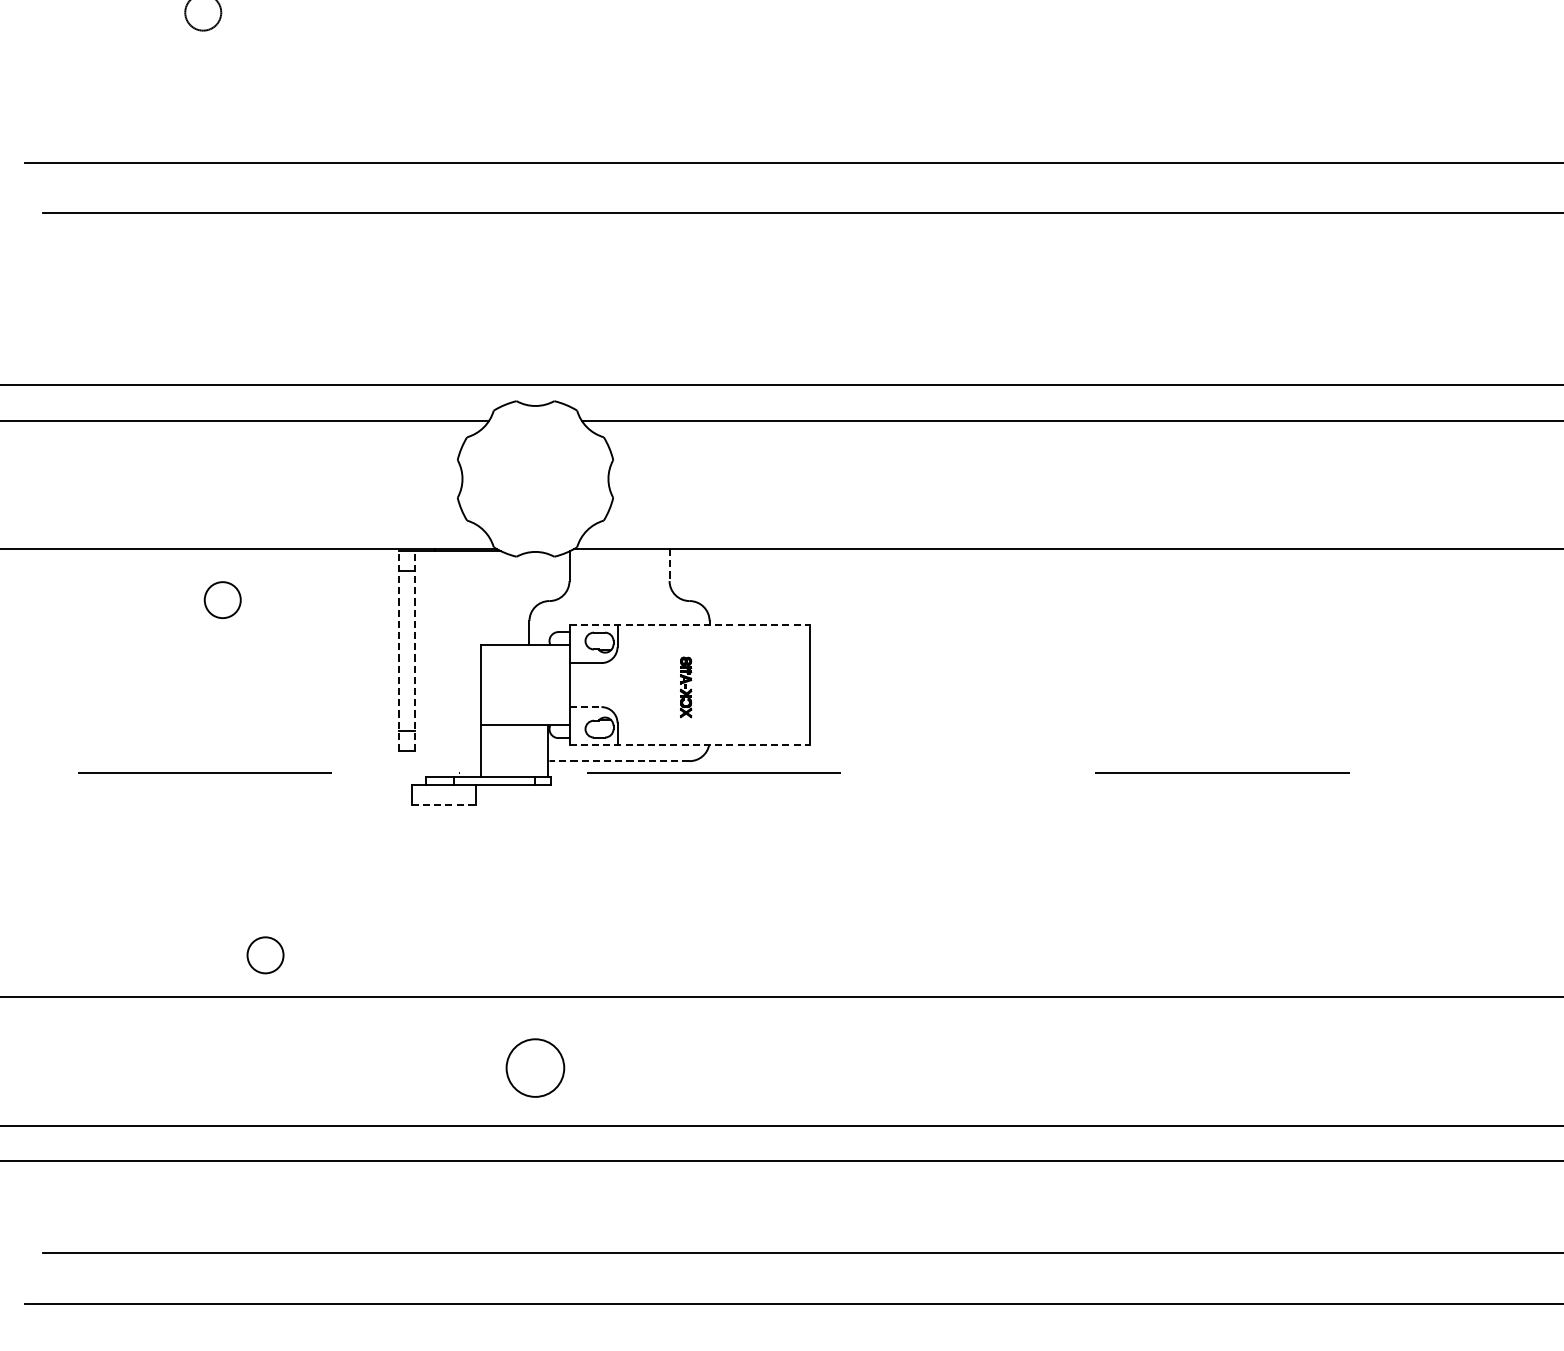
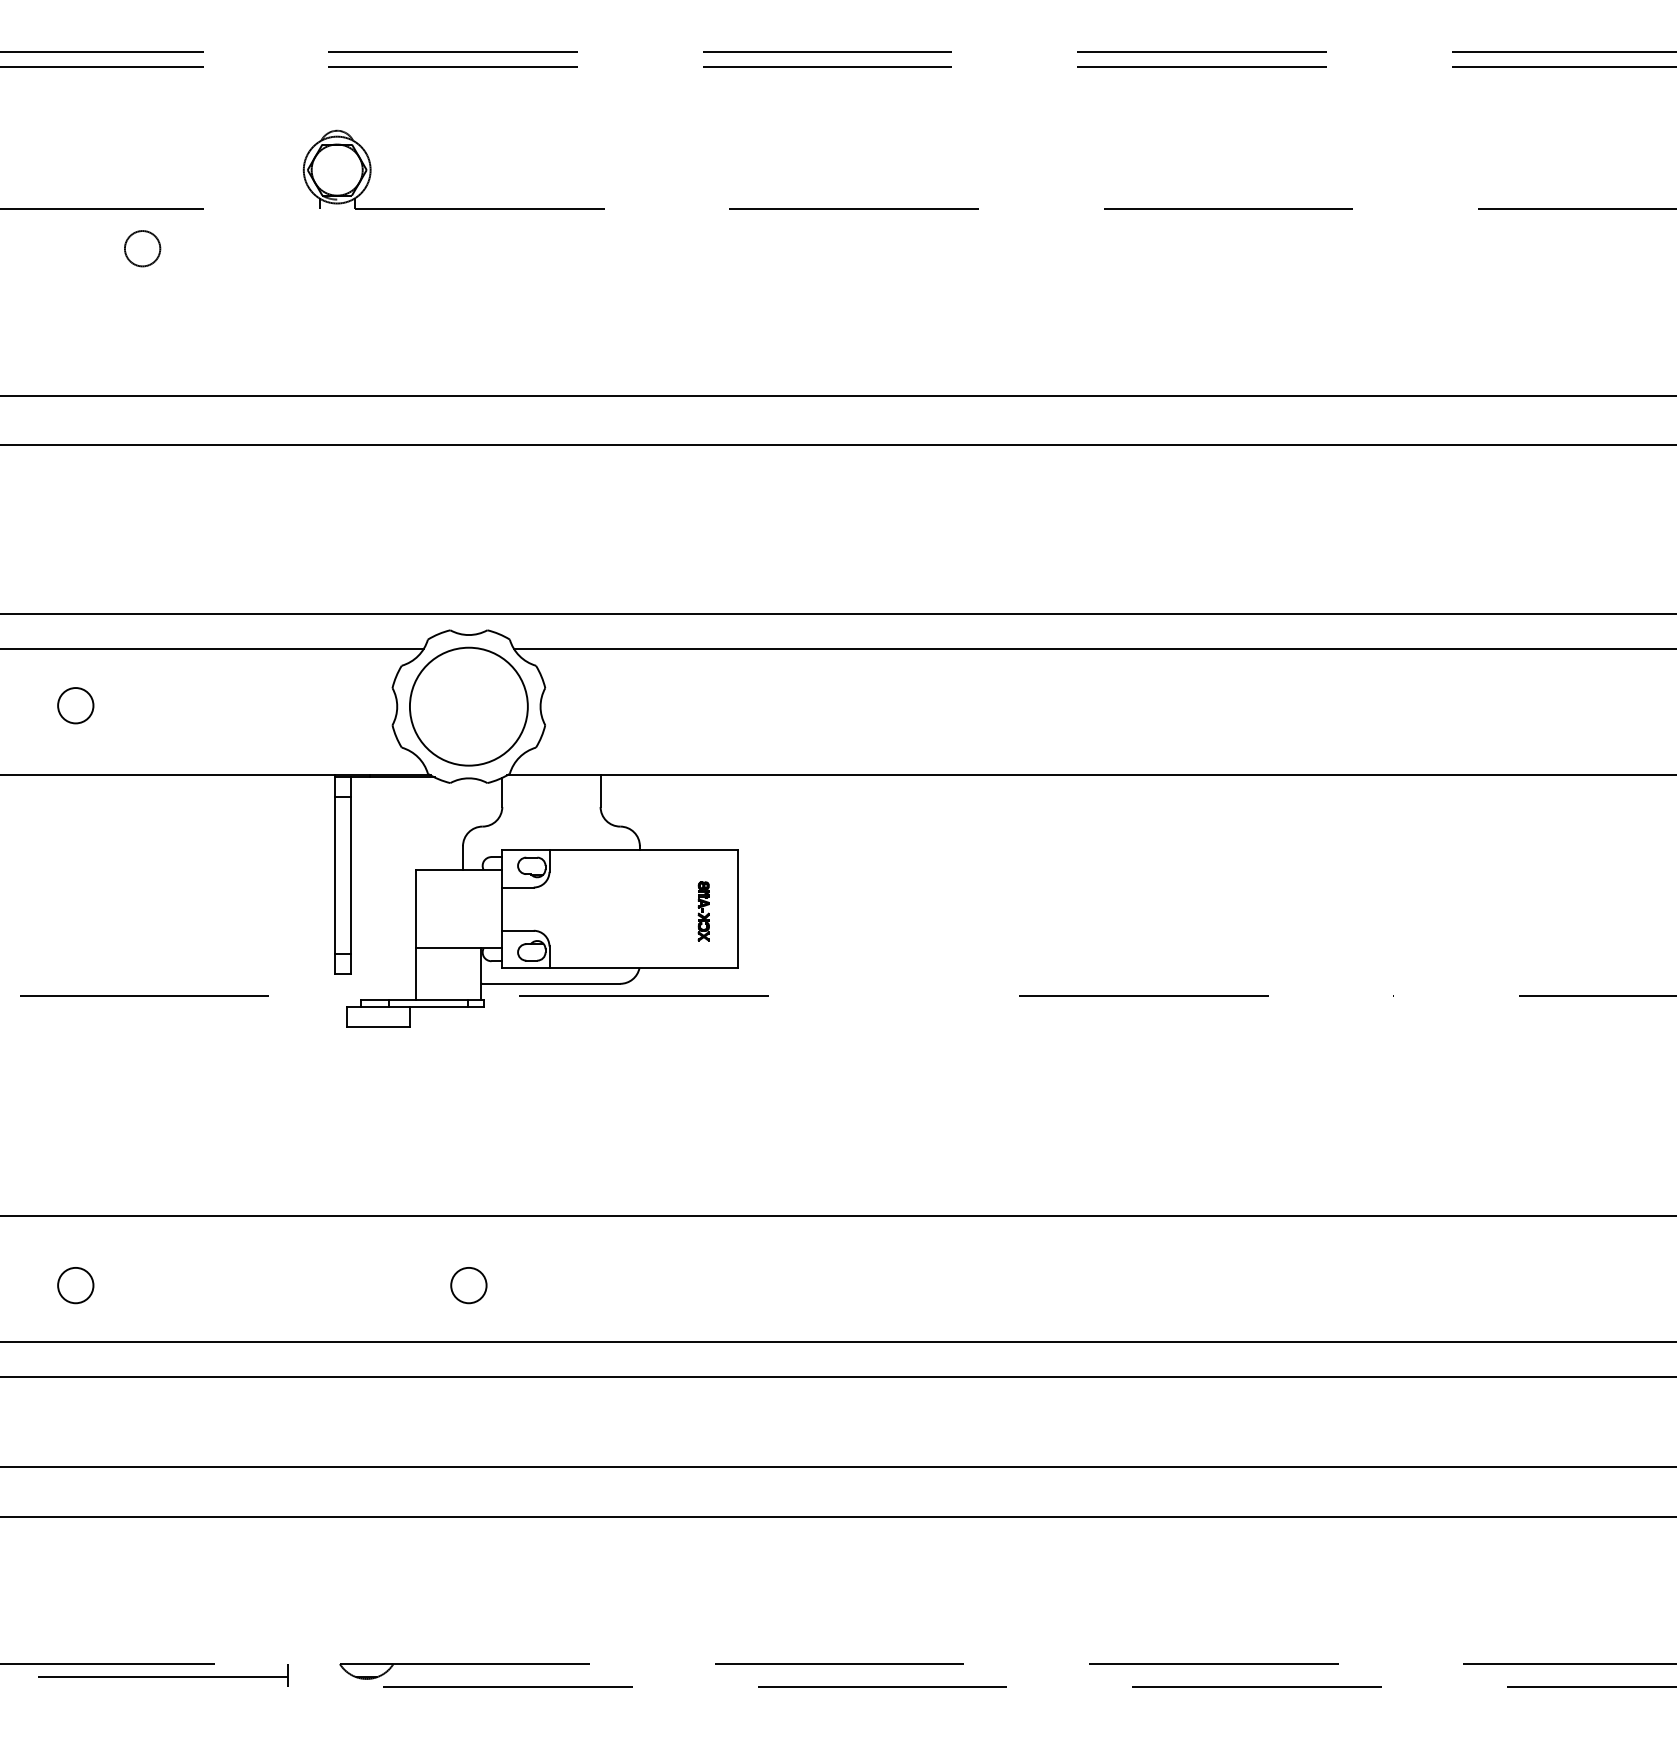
circle: (535, 478) -> (468, 706), added
line: (669, 565) -> (600, 791), dashed -> solid
circle: (222, 599) -> (75, 705), moved
line: (689, 625) -> (620, 850), dashed -> solid
line: (399, 649) -> (335, 874), dashed -> solid
line: (414, 650) -> (350, 875), dashed -> solid
part: (685, 687) -> (703, 911), moved
line: (585, 706) -> (518, 930), dashed -> solid
line: (689, 745) -> (620, 968), dashed -> solid
line: (619, 760) -> (551, 983), dashed -> solid
line: (444, 805) -> (379, 1027), dashed -> solid
circle: (265, 955) -> (75, 1285), moved
circle: (535, 1068) -> (468, 1285), size x0.62

